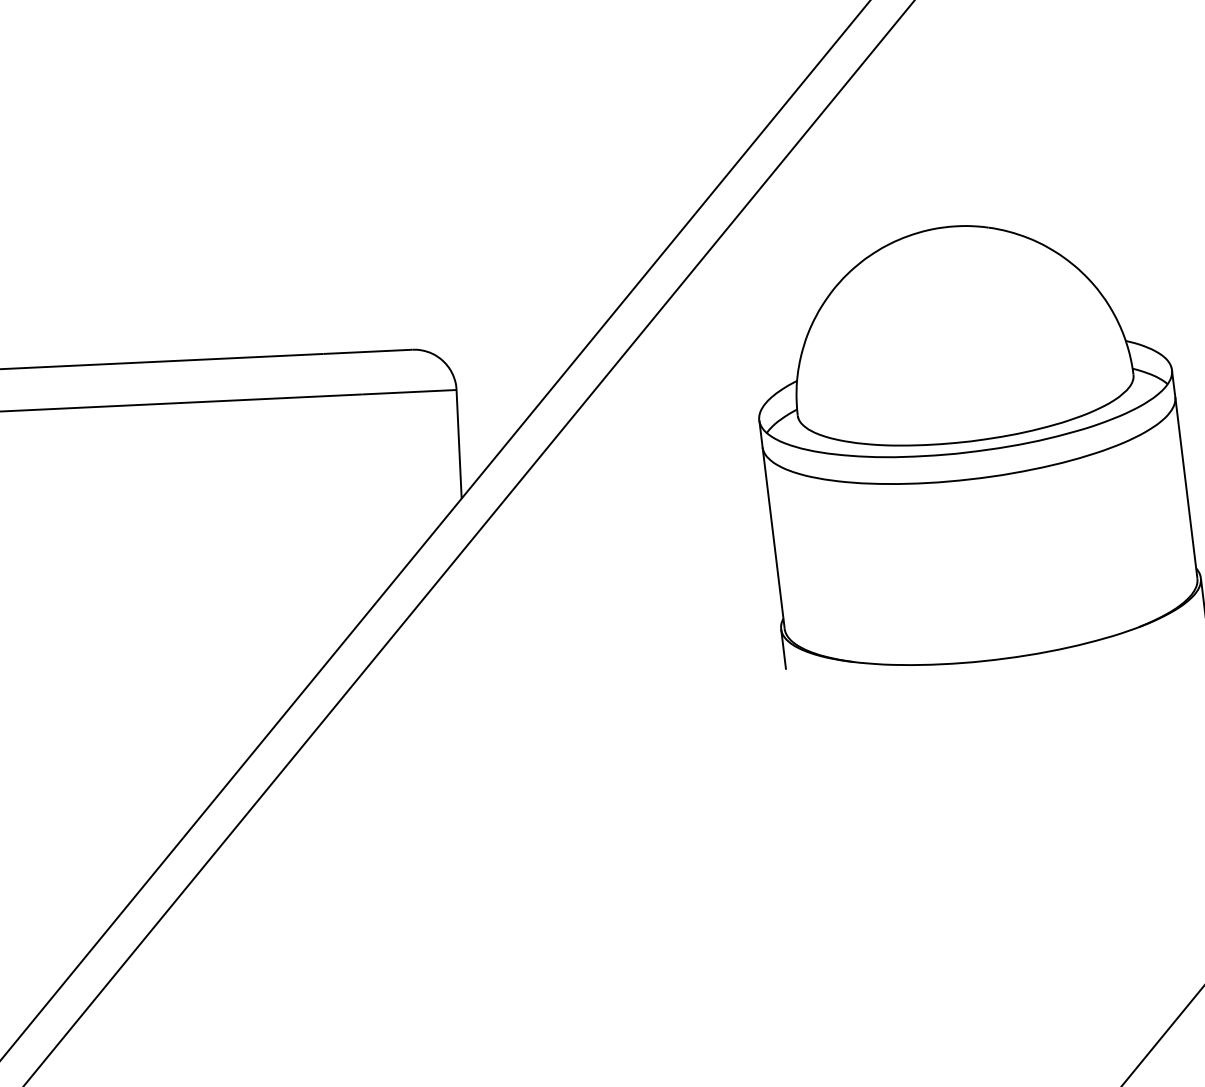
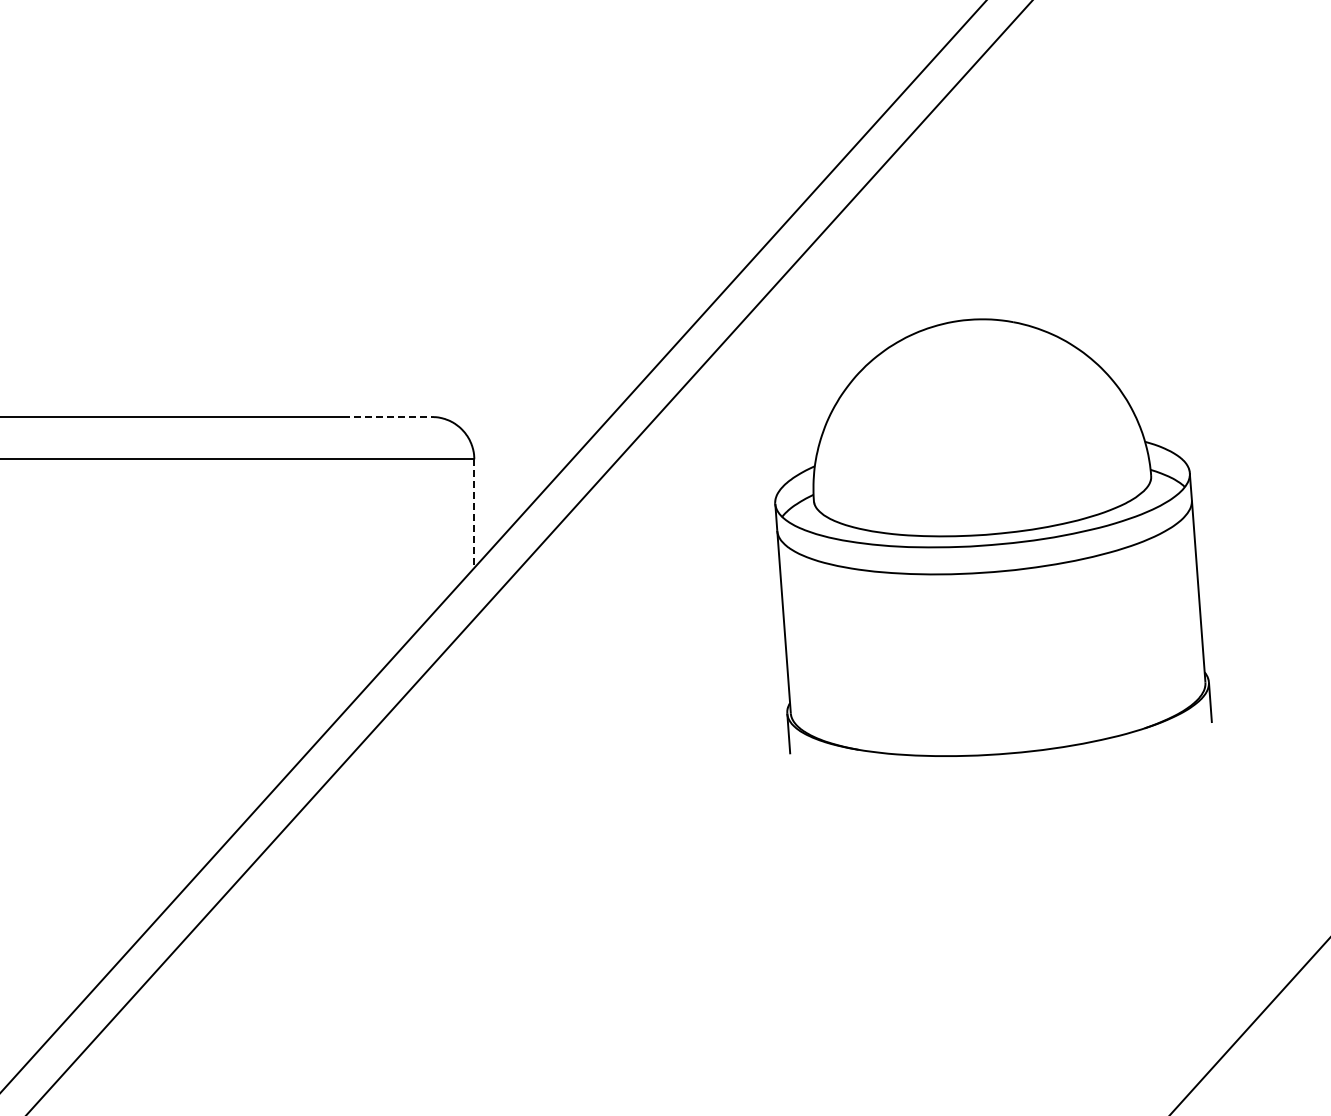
line: (368, 352) -> (388, 417), solid -> dashed
line: (459, 445) -> (474, 514), solid -> dashed

